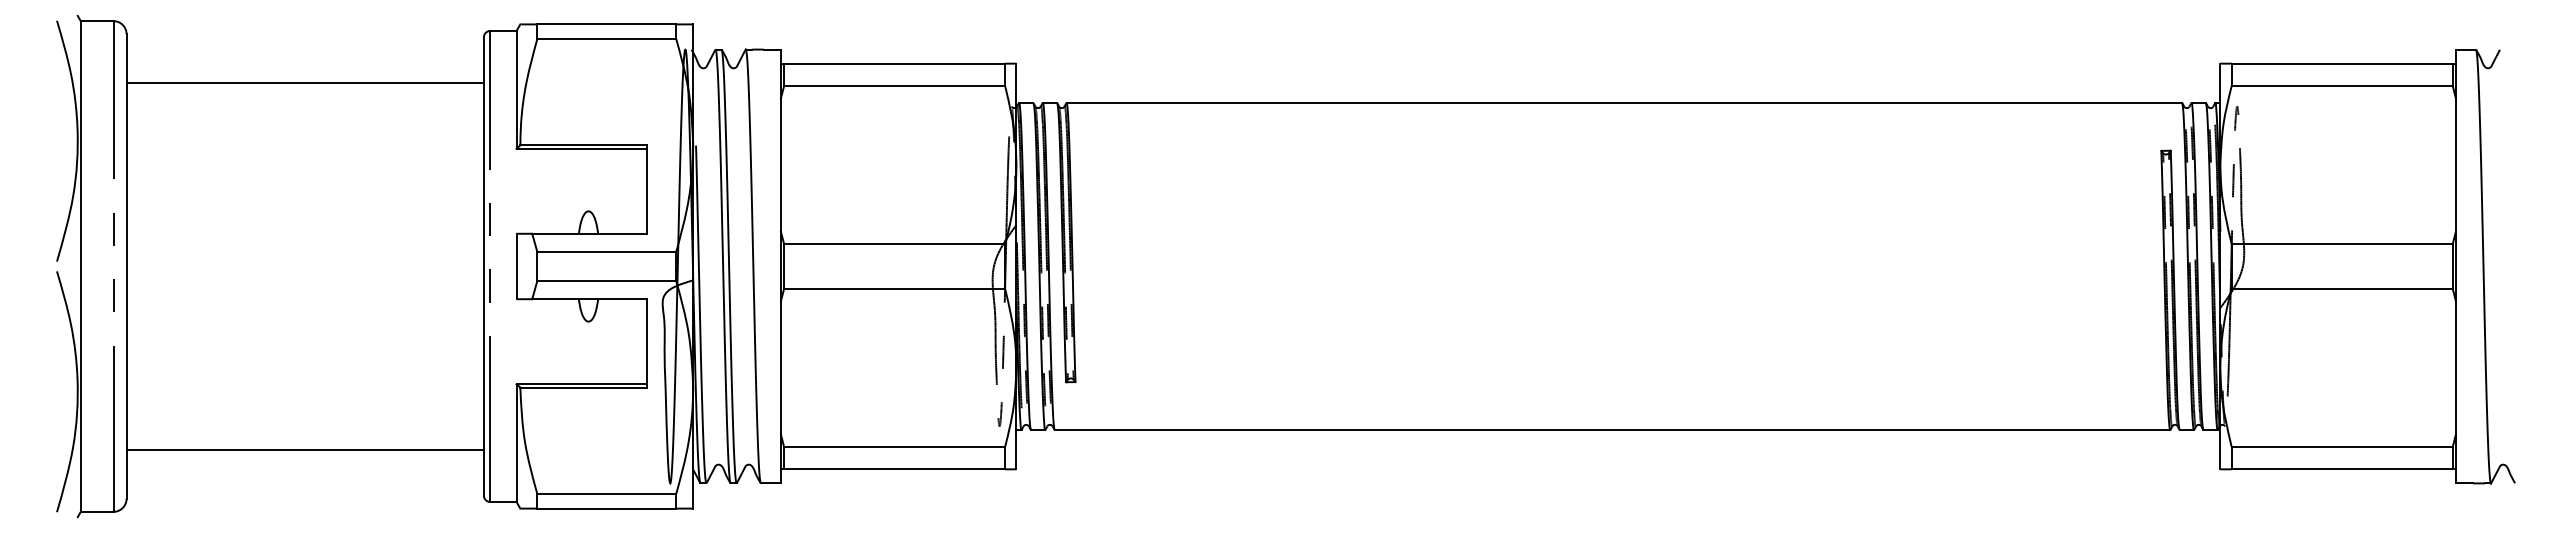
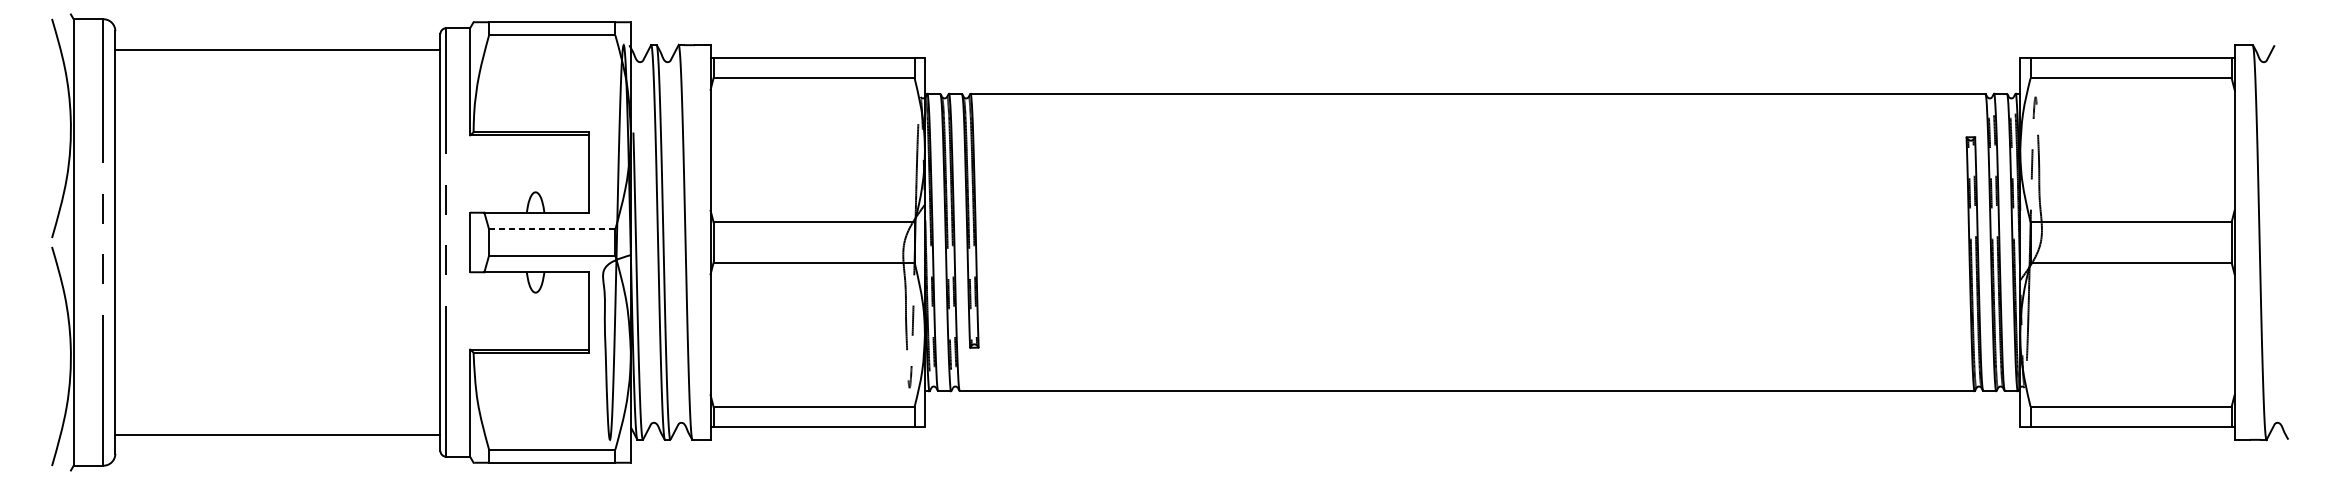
line: (304, 83) -> (277, 50), moved
line: (606, 251) -> (551, 228), solid -> dashed
line: (304, 449) -> (277, 434), moved

